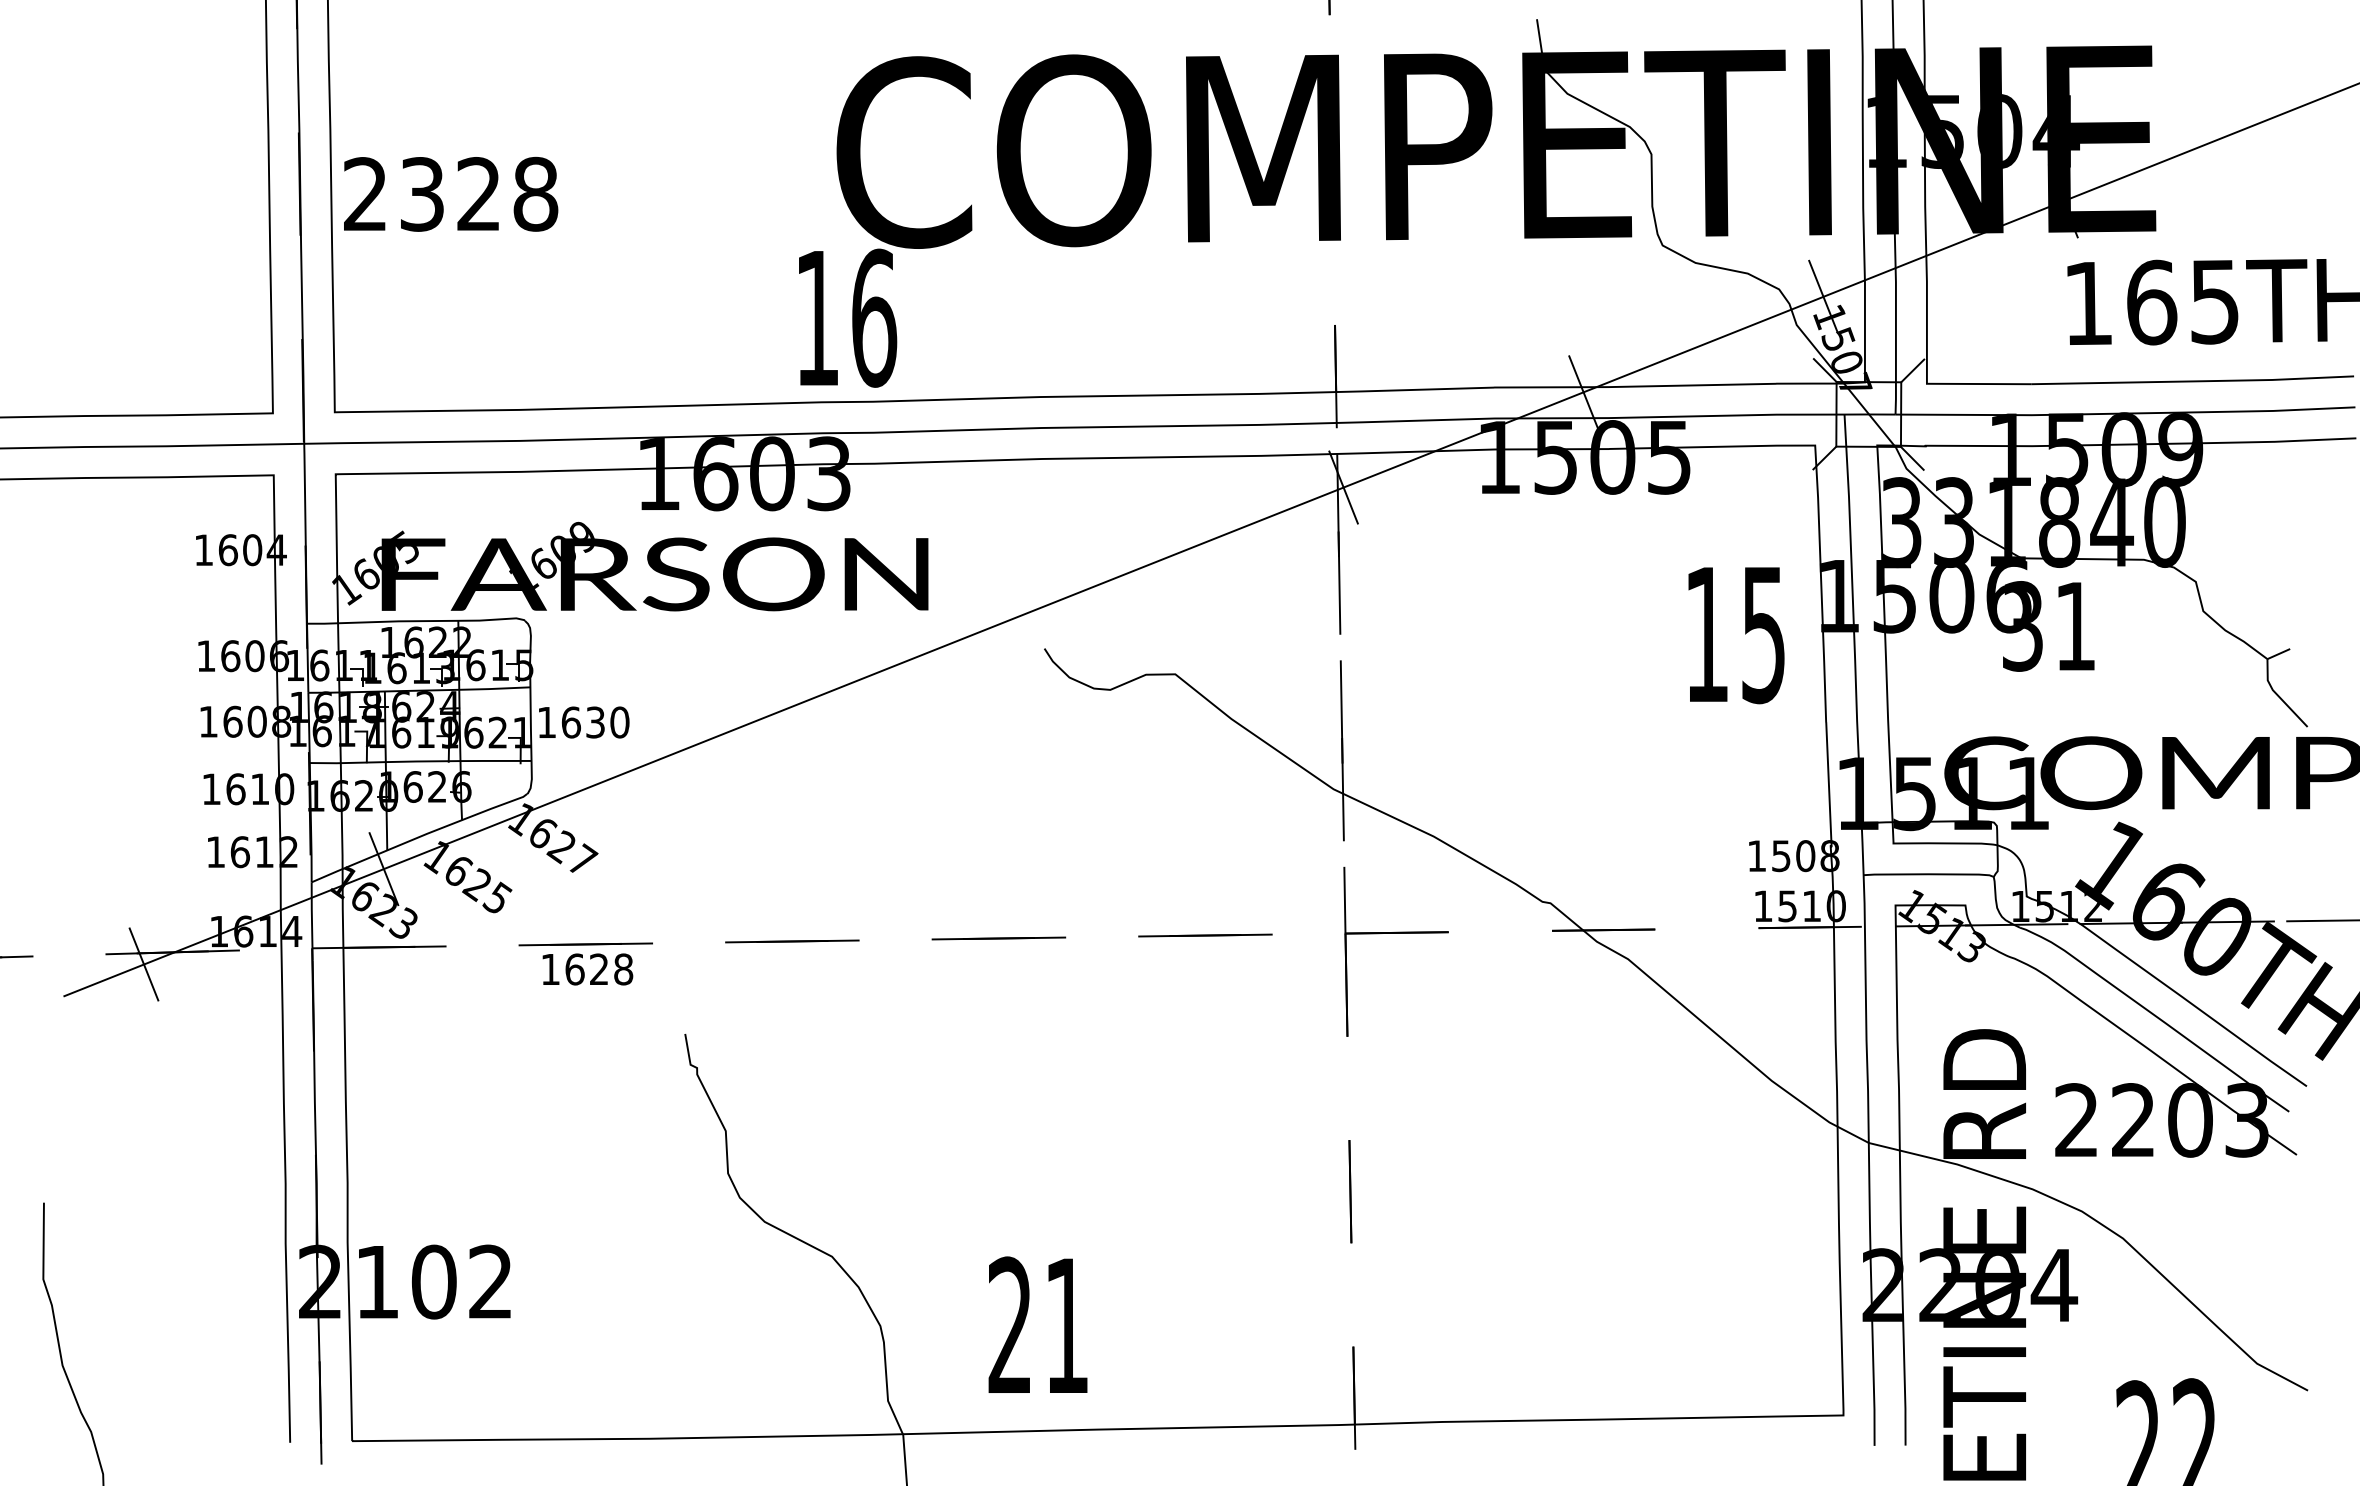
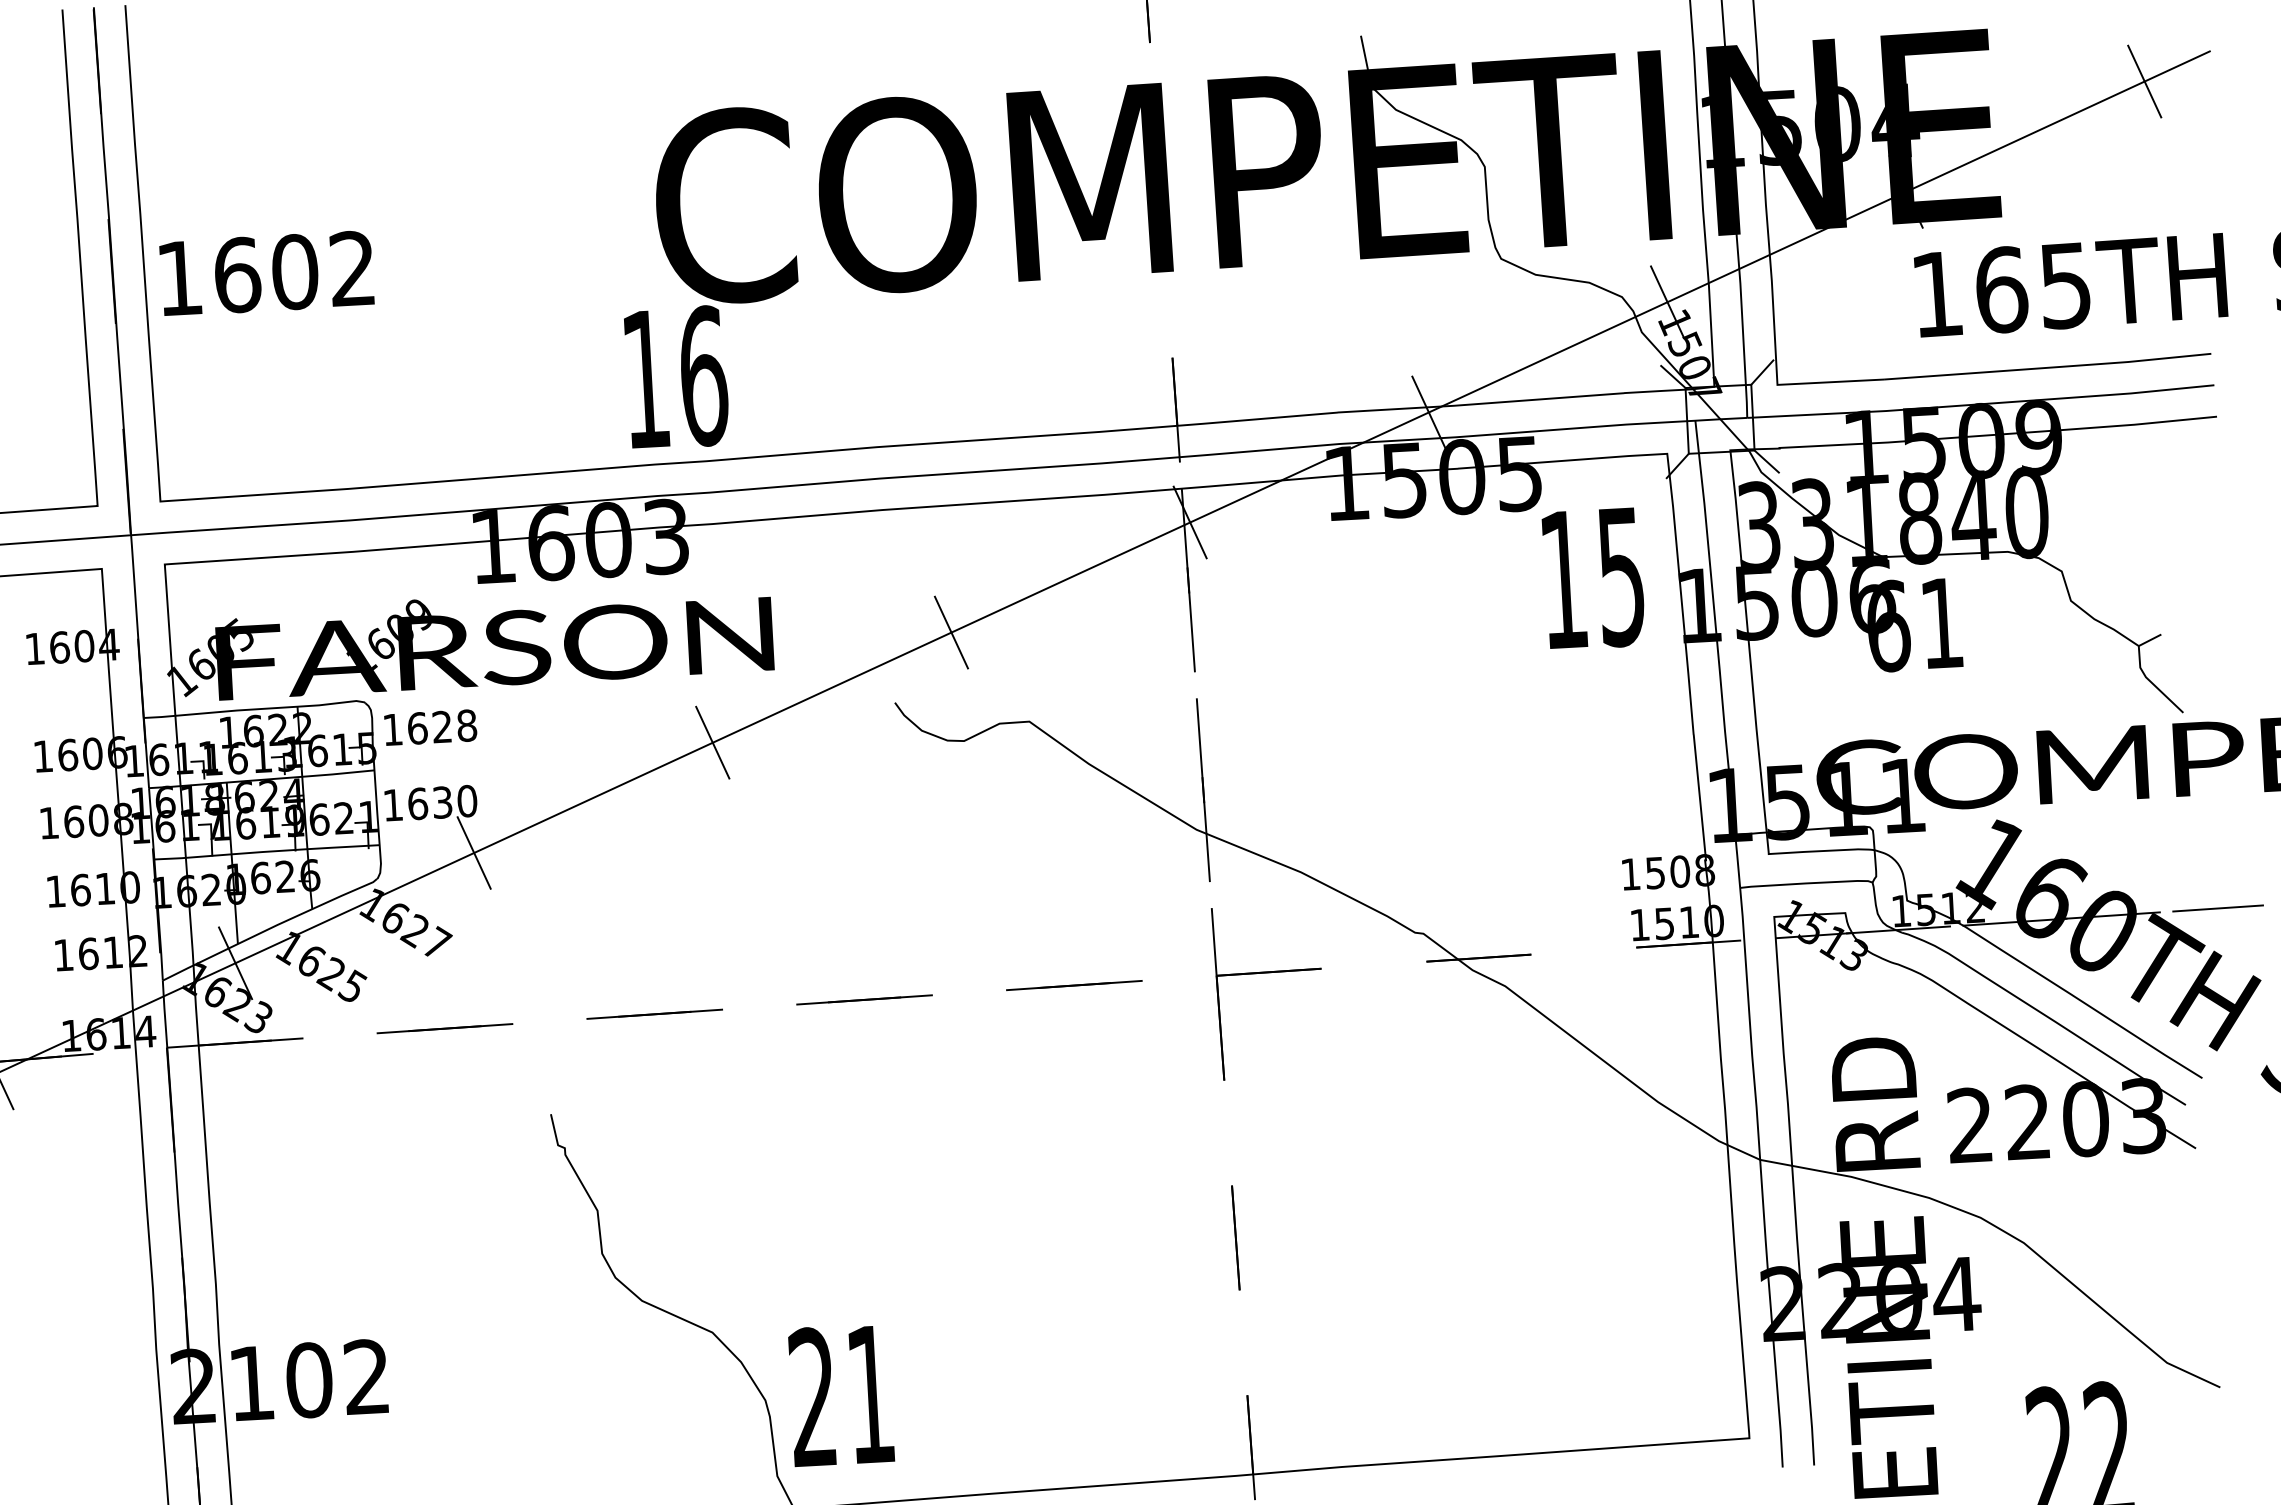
line: (2302, 105) -> (2143, 81), added
text: (451, 193) -> (267, 272), 2328 -> 1602
line: (1103, 582) -> (951, 632), added
text: (2023, 626) -> (1889, 626), 31 -> 61
text: (1736, 635) -> (1593, 579), moved
line: (863, 678) -> (712, 743), added
line: (623, 773) -> (473, 852), added
text: (587, 969) -> (430, 727), moved
text: (1037, 1324) -> (840, 1394), moved

